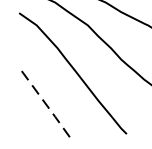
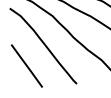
line: (47, 106) -> (27, 66), dashed -> solid

